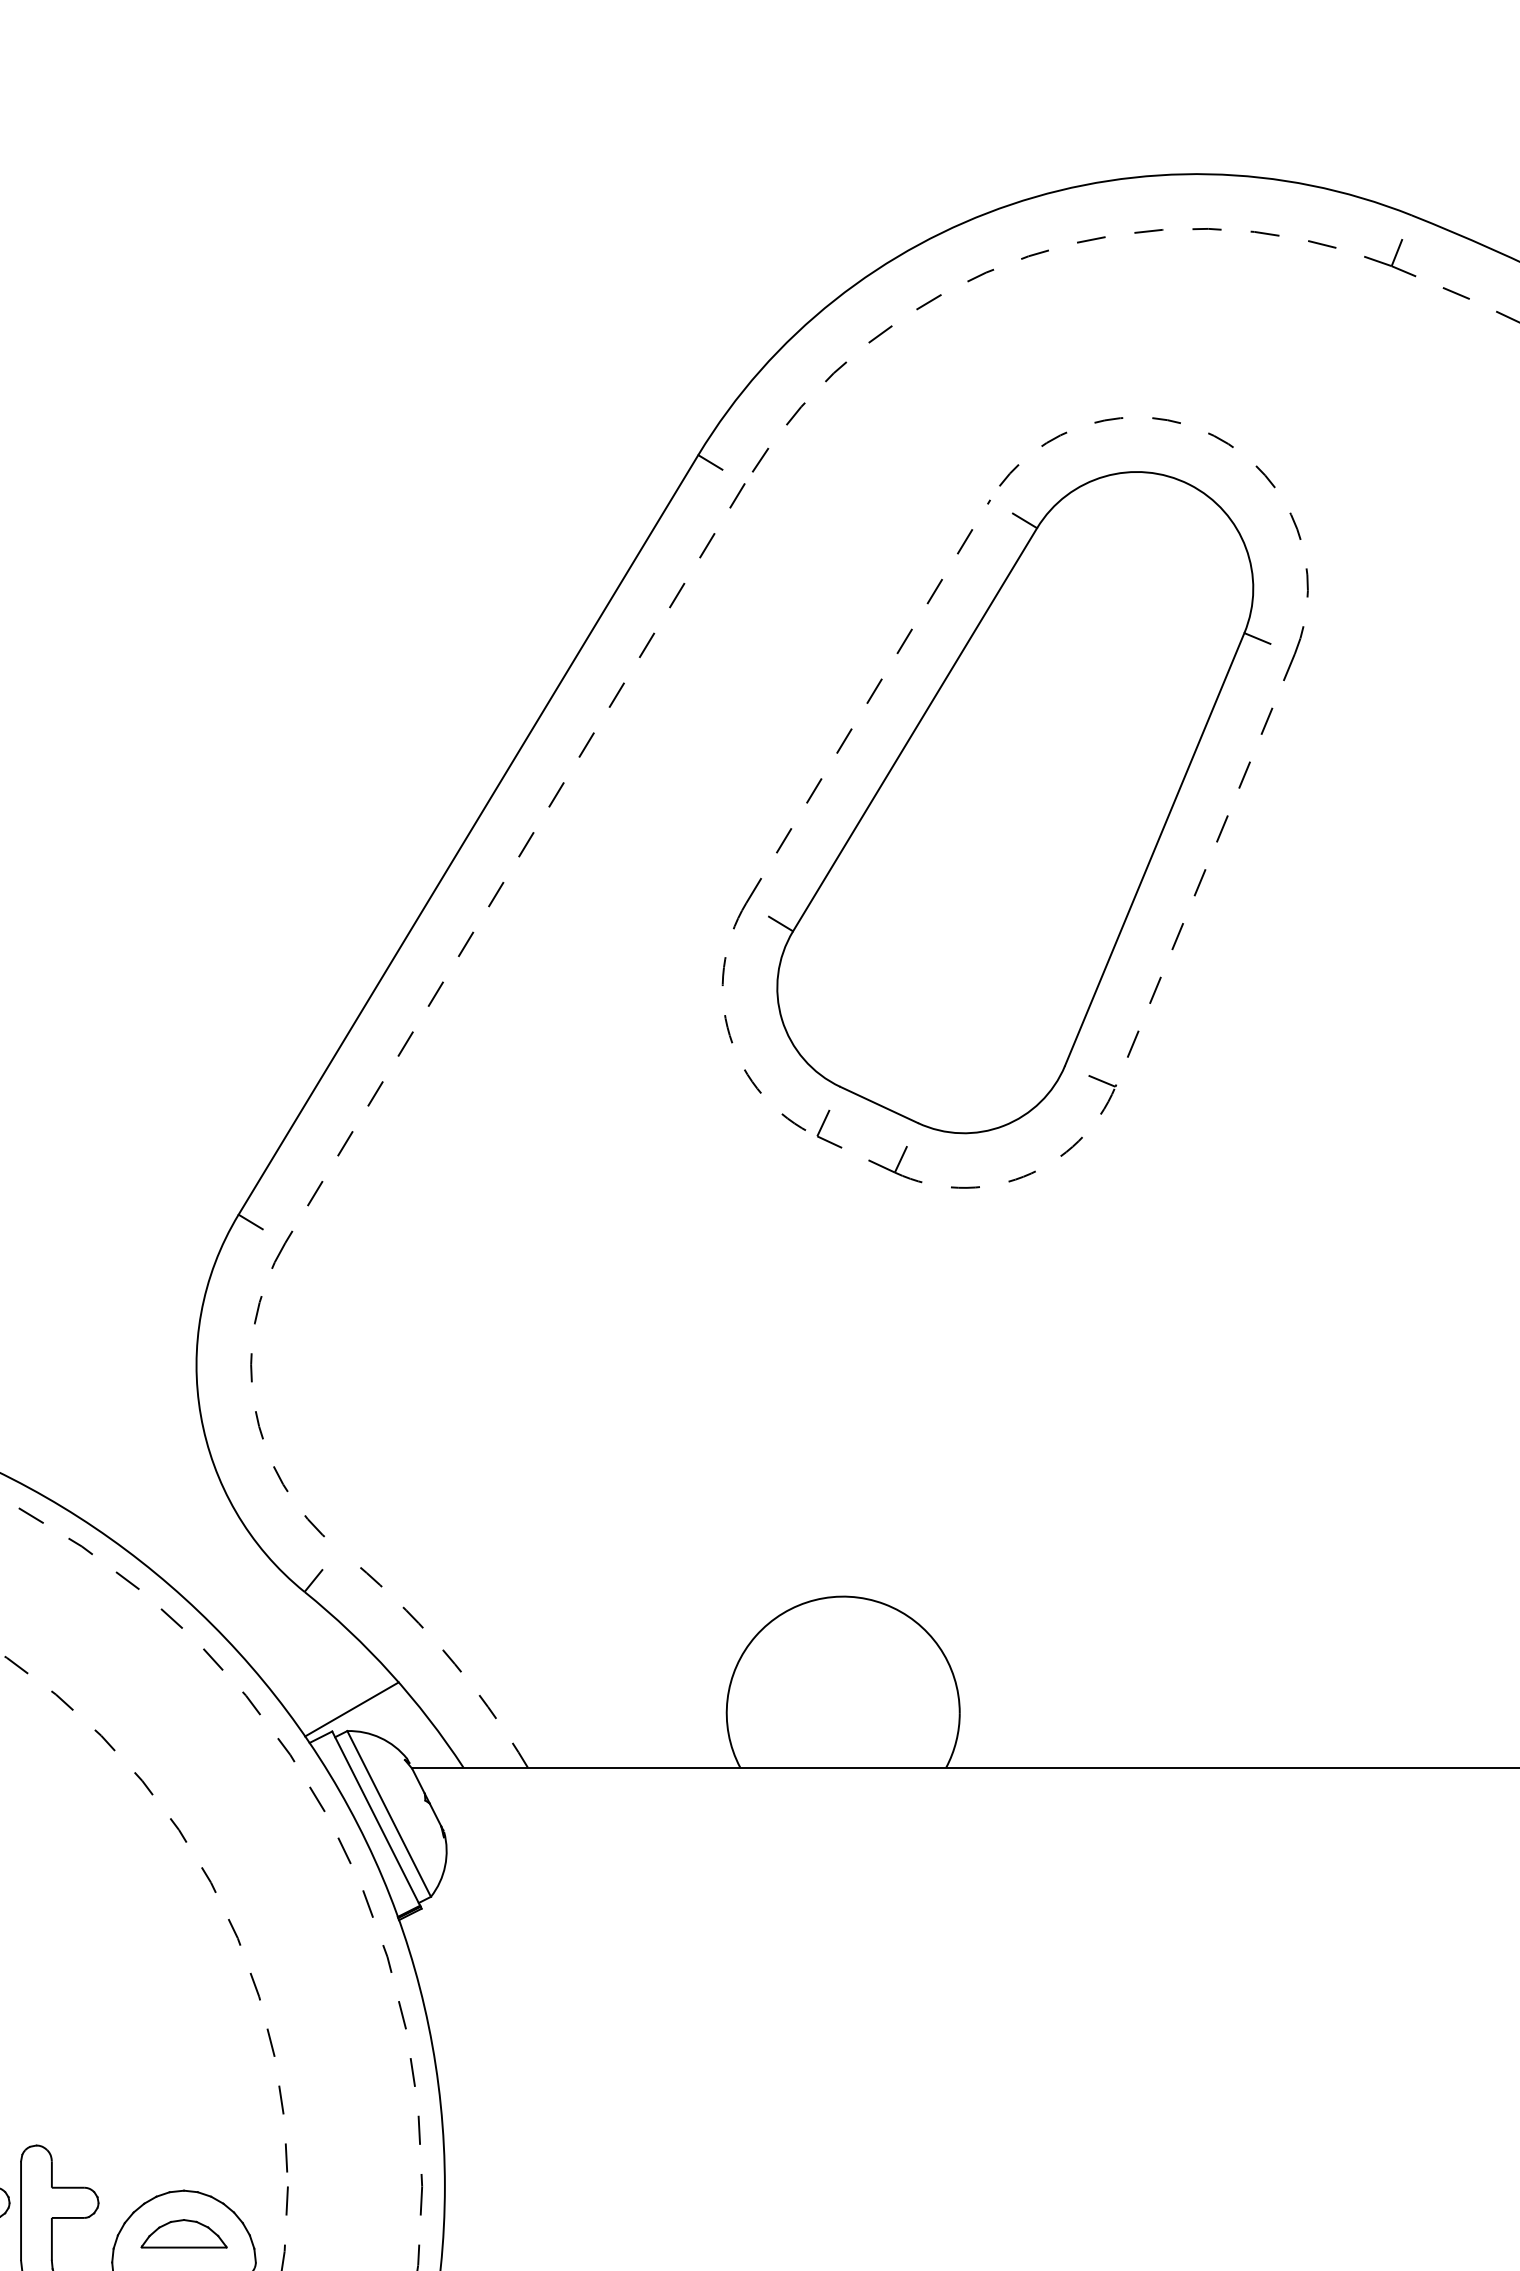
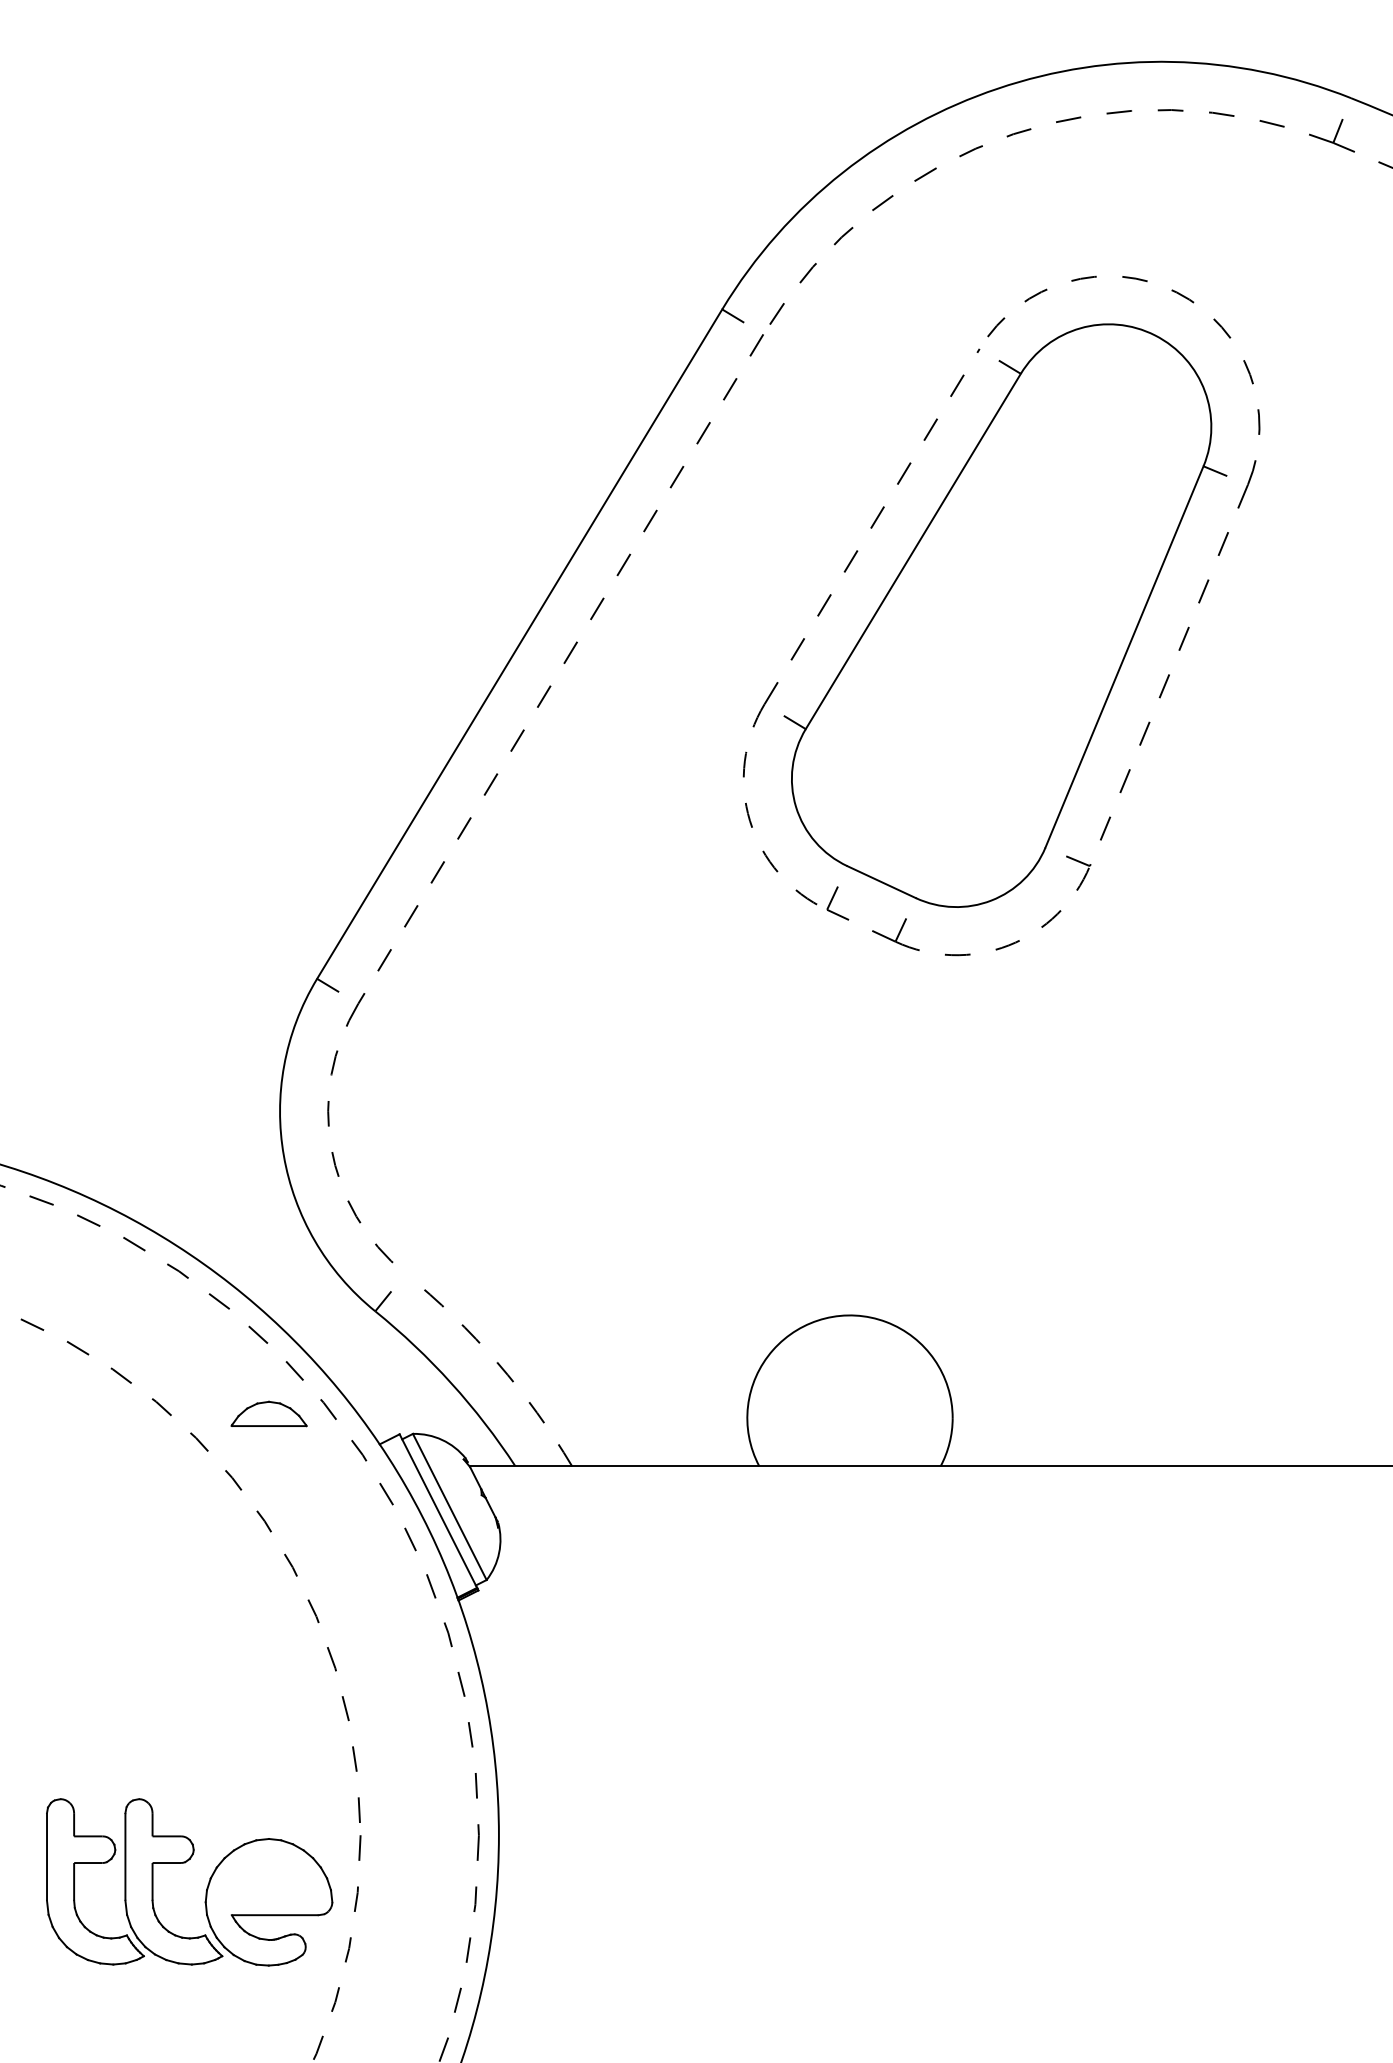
line: (351, 1709) -> (416, 1414), removed
part: (183, 2233) -> (268, 1413), moved

